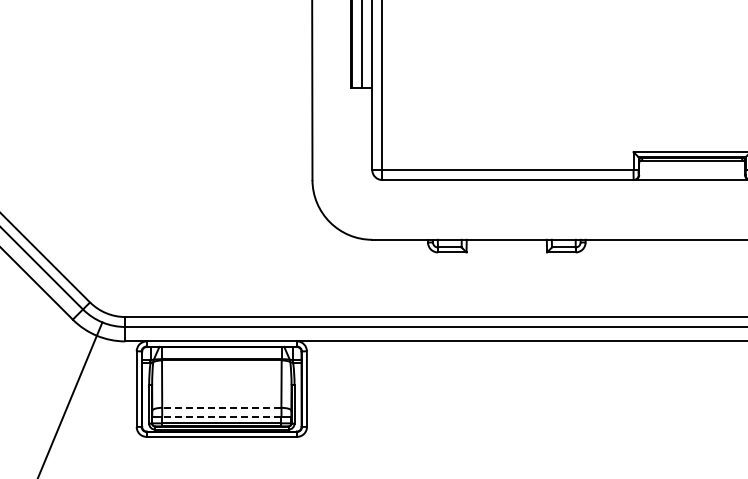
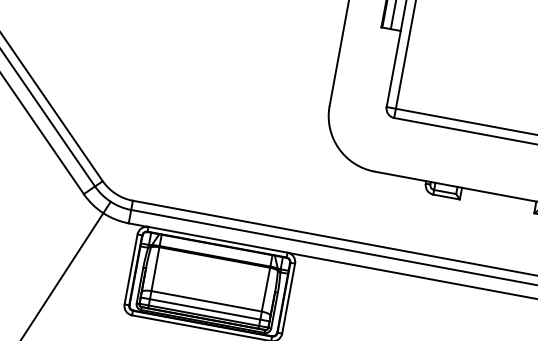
line: (221, 407) -> (206, 300), dashed -> solid
line: (221, 416) -> (204, 309), dashed -> solid

